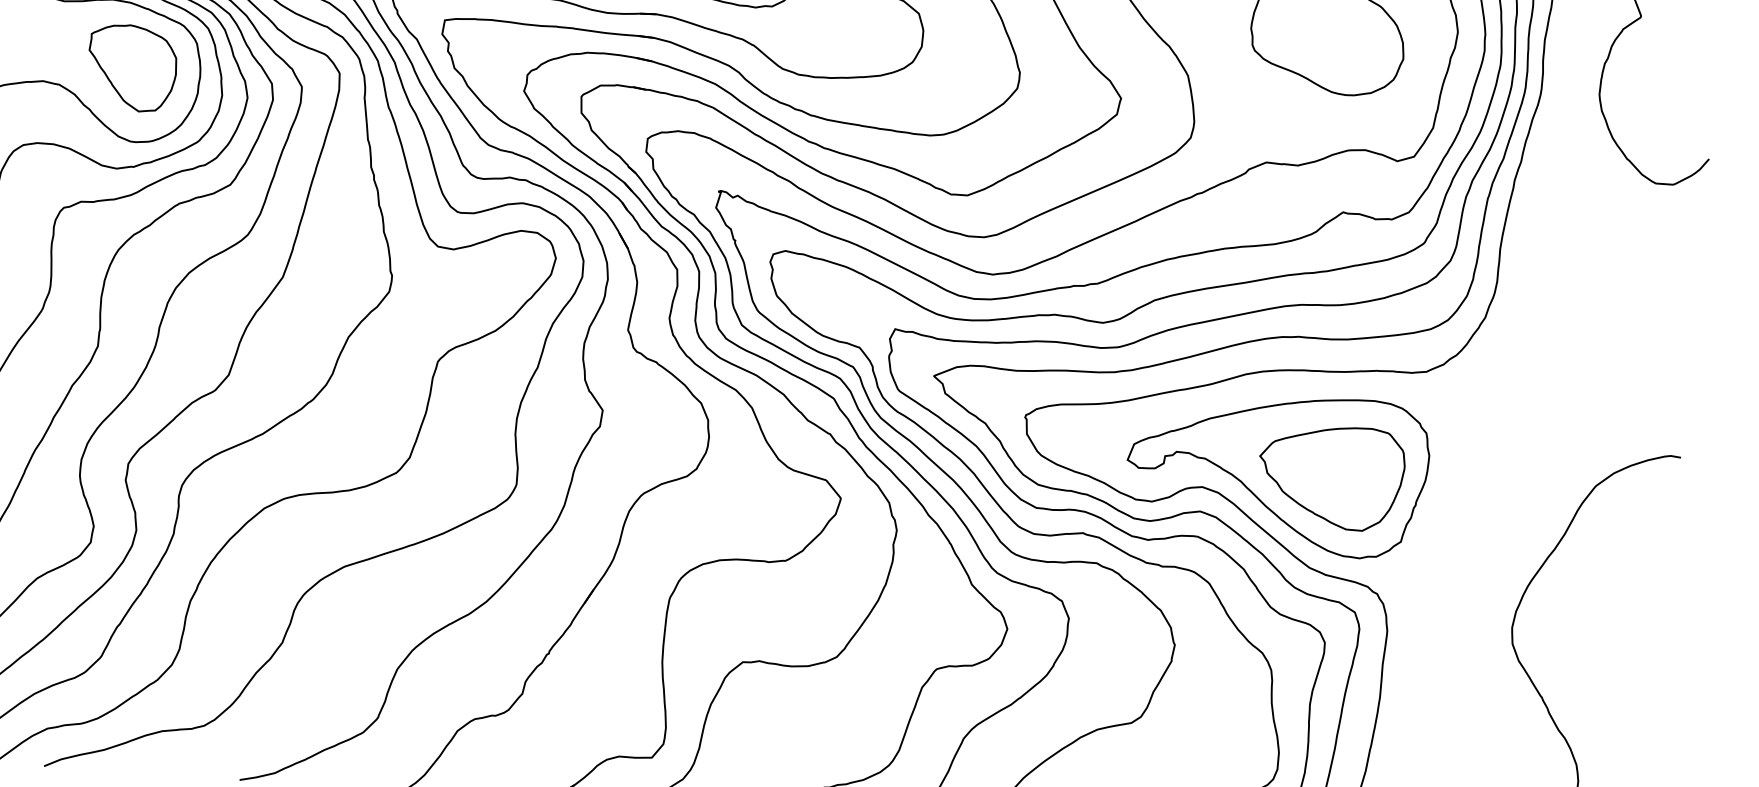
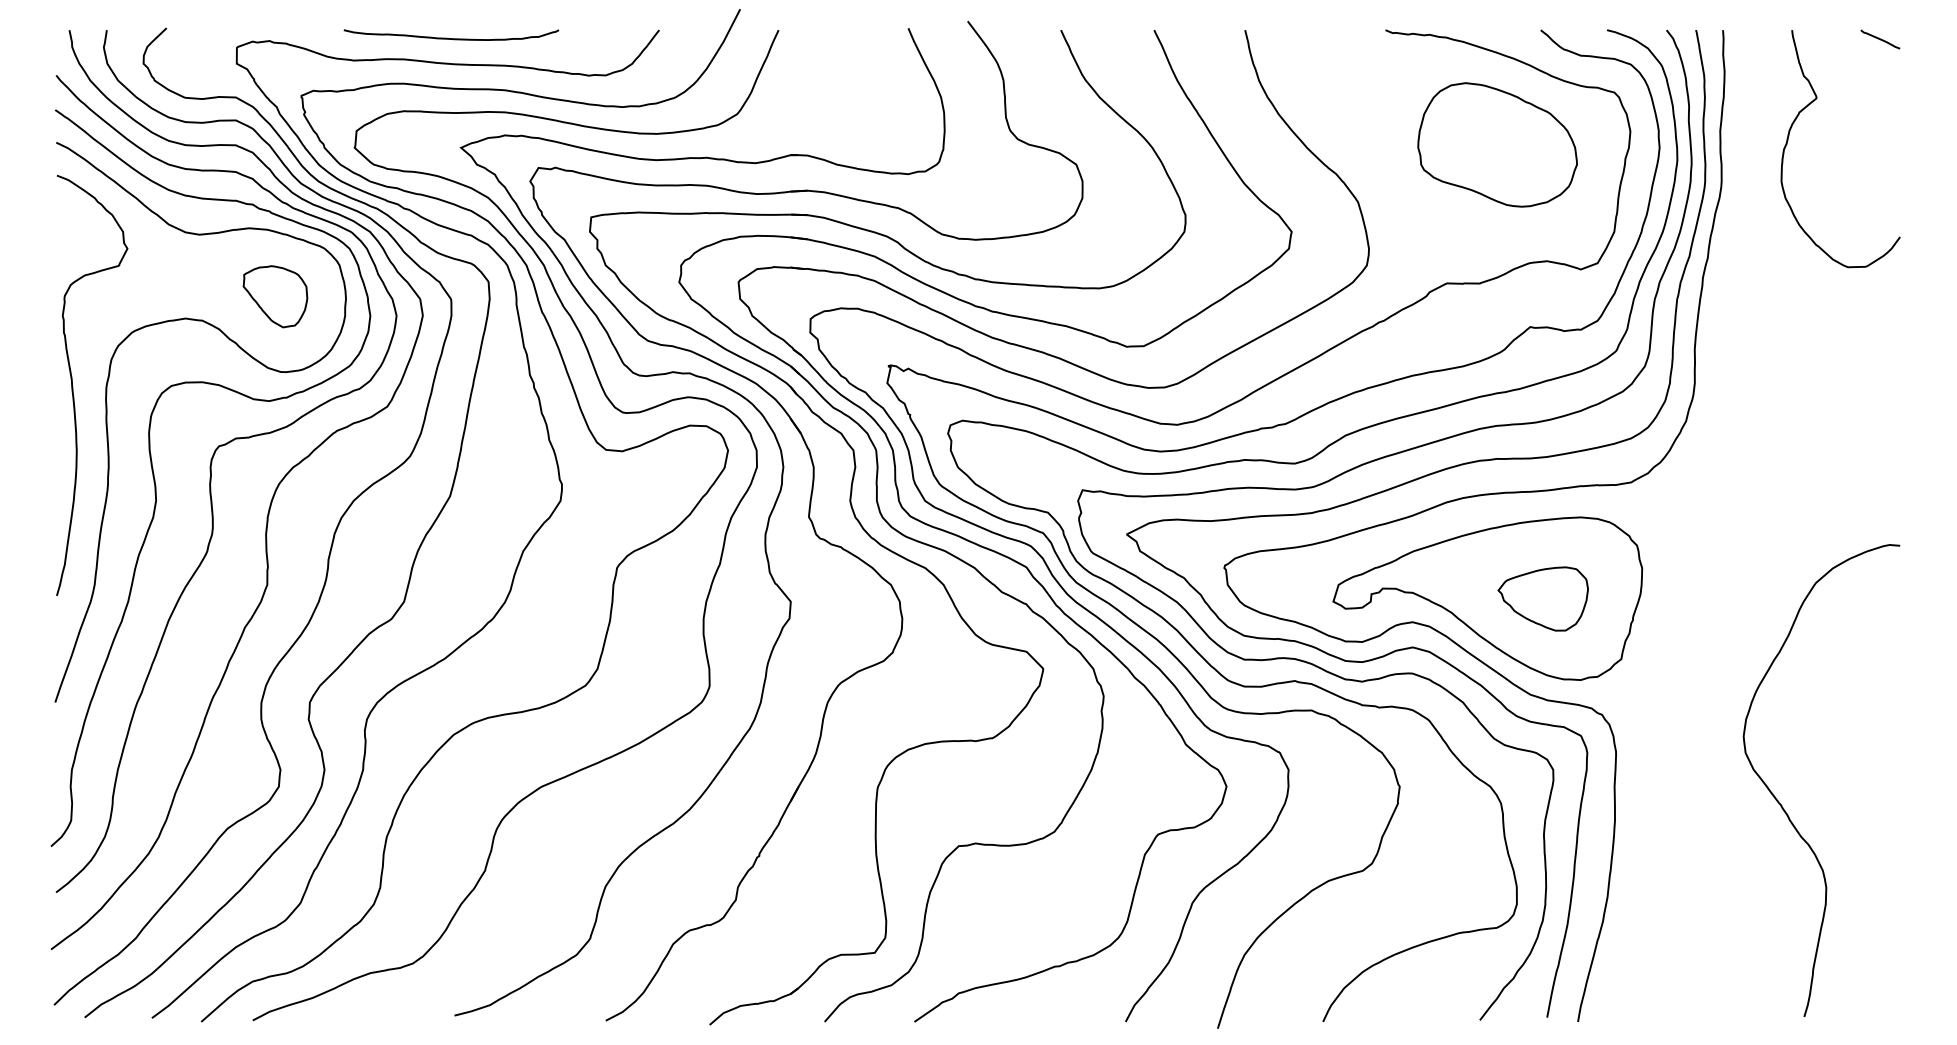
part: (132, 68) -> (275, 296), size x0.7
part: (1330, 475) -> (1542, 598), size x0.6

